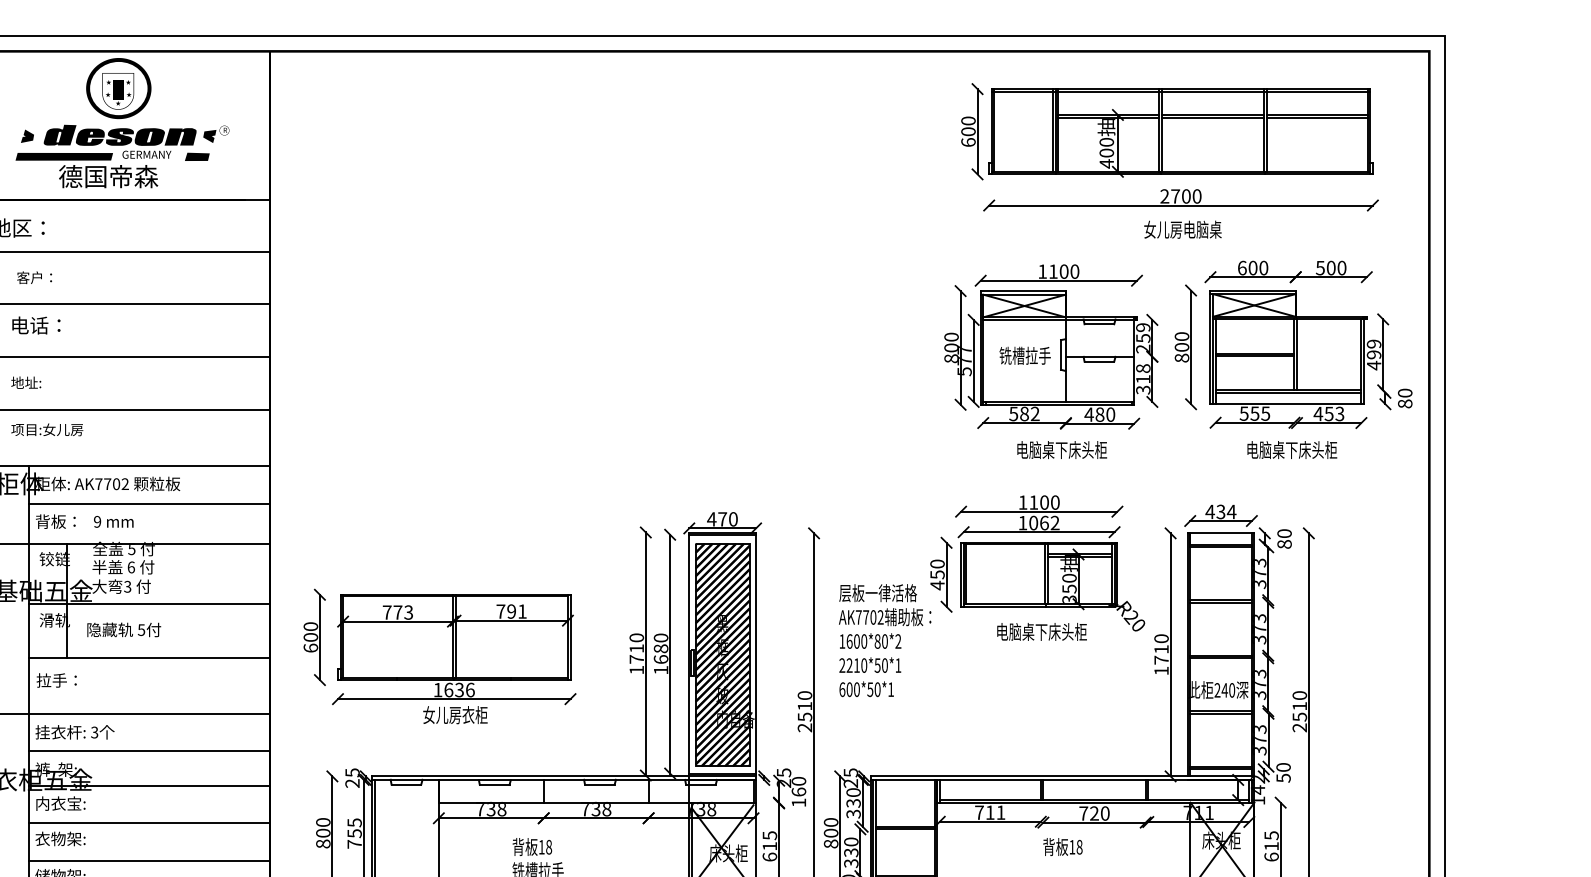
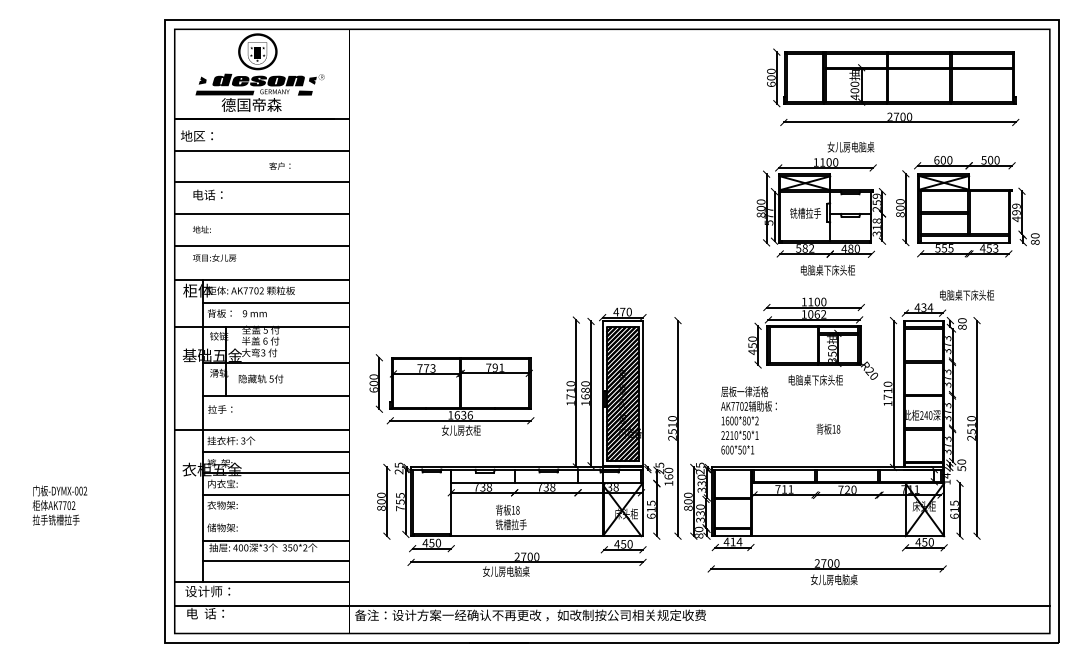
text: (1182, 228) -> (850, 146), moved
text: (33, 276) -> (279, 165), moved
text: (1291, 448) -> (966, 294), moved
text: (884, 640) -> (748, 420), moved
text: (1063, 845) -> (828, 428), moved
line: (149, 860) -> (276, 518), removed

